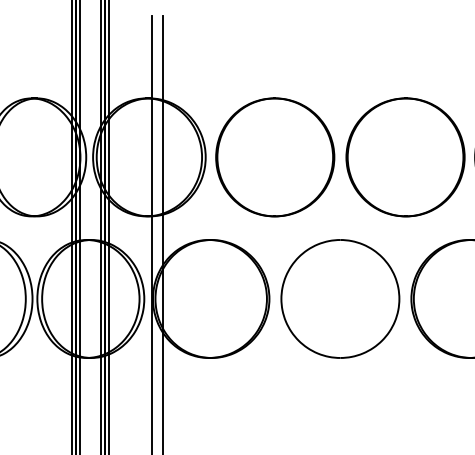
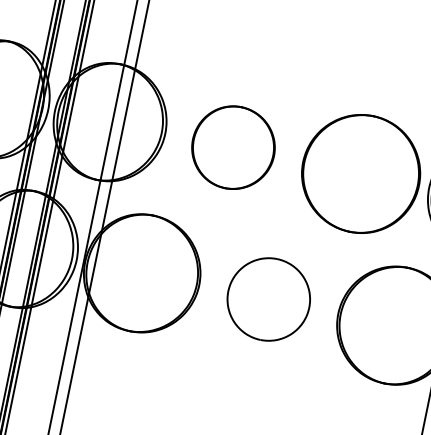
part: (275, 157) -> (233, 147), size x0.7
part: (340, 298) -> (268, 299), size x0.7

